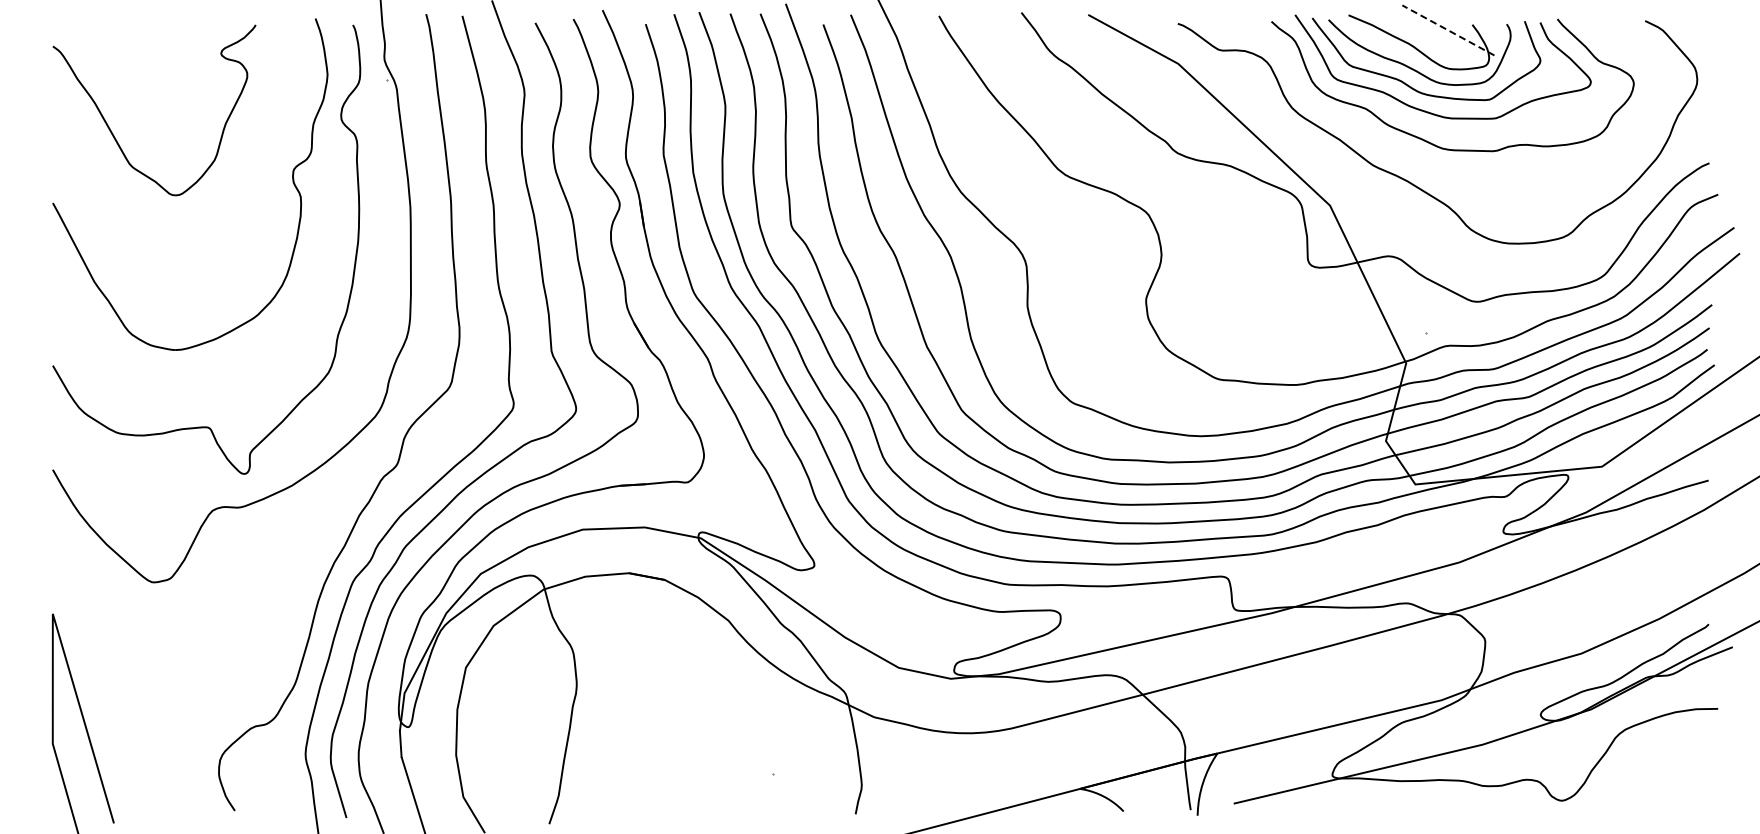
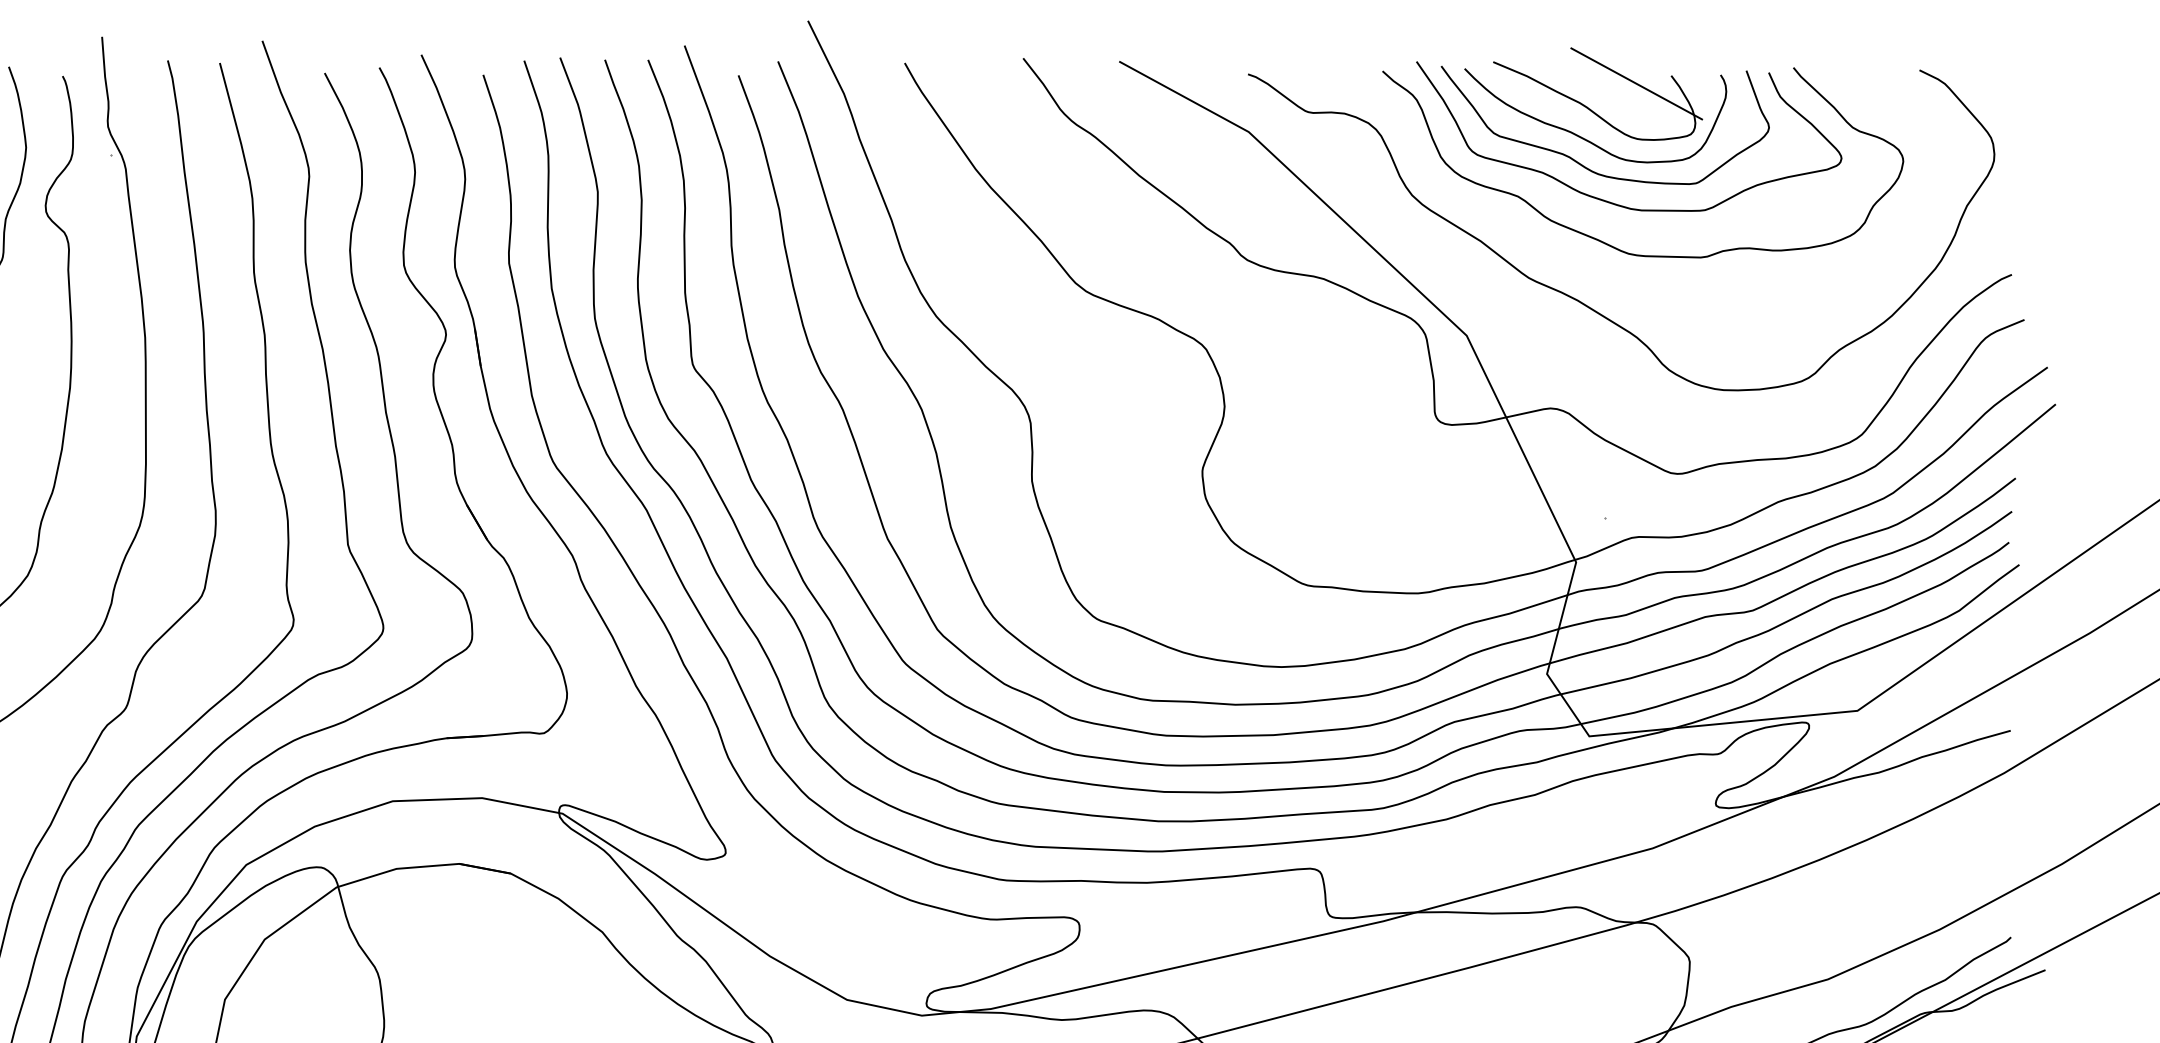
line: (1447, 30) -> (1635, 84), dashed -> solid

